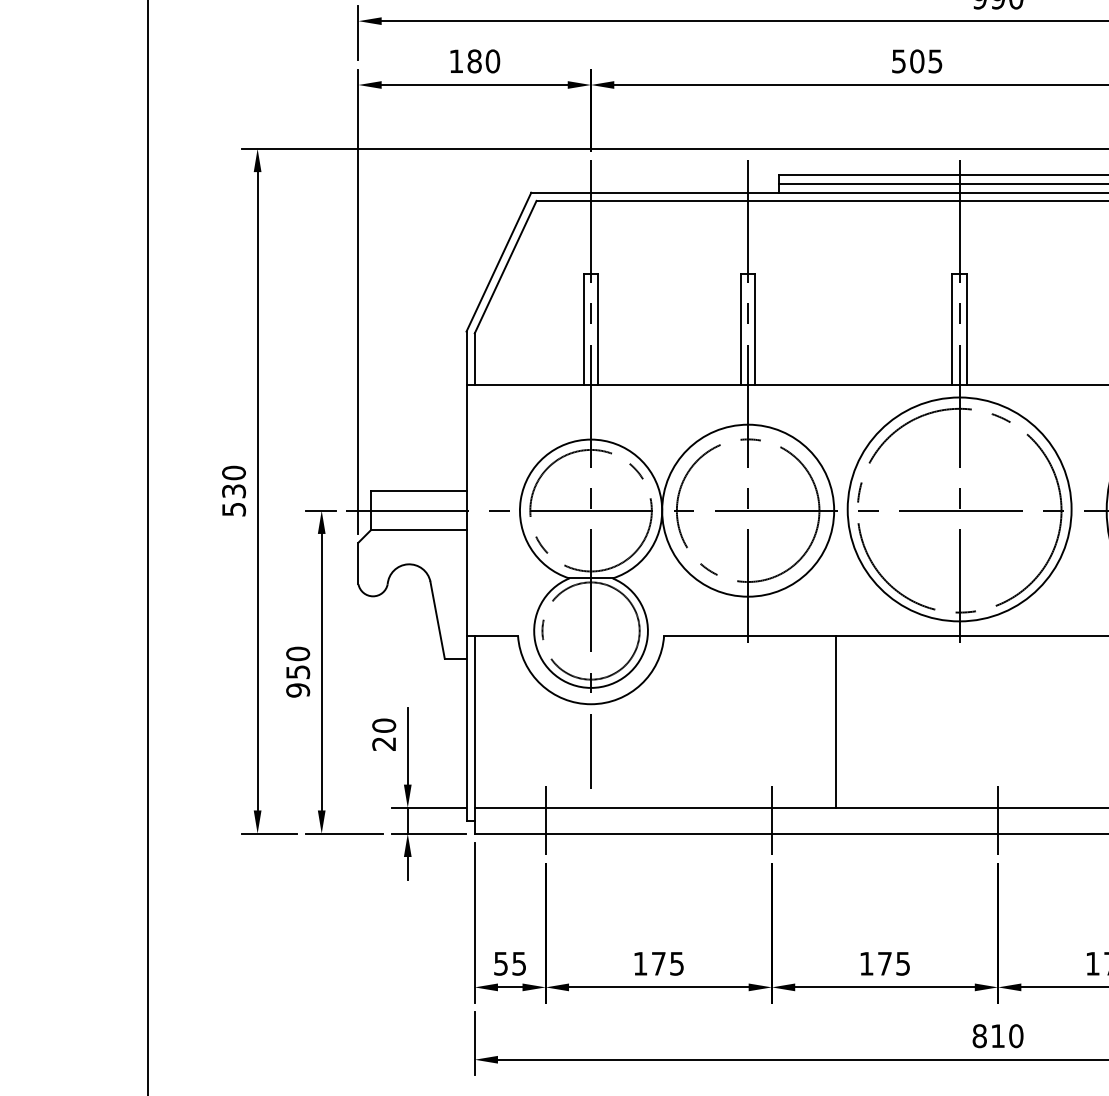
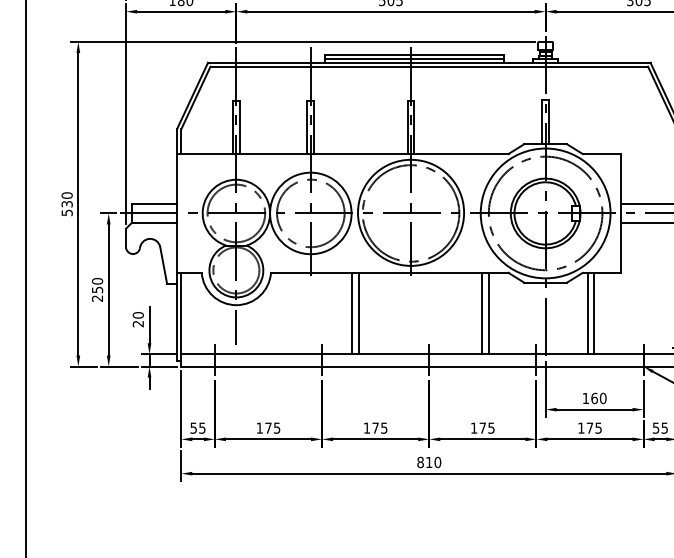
text: (298, 690) -> (97, 298), 950 -> 250
line: (850, 721) -> (359, 313), added

